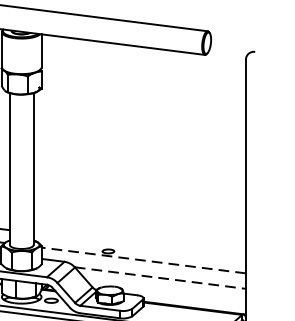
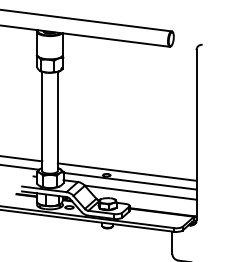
line: (138, 245) -> (126, 171), added
line: (143, 260) -> (129, 181), dashed -> solid
line: (161, 277) -> (141, 192), dashed -> solid

